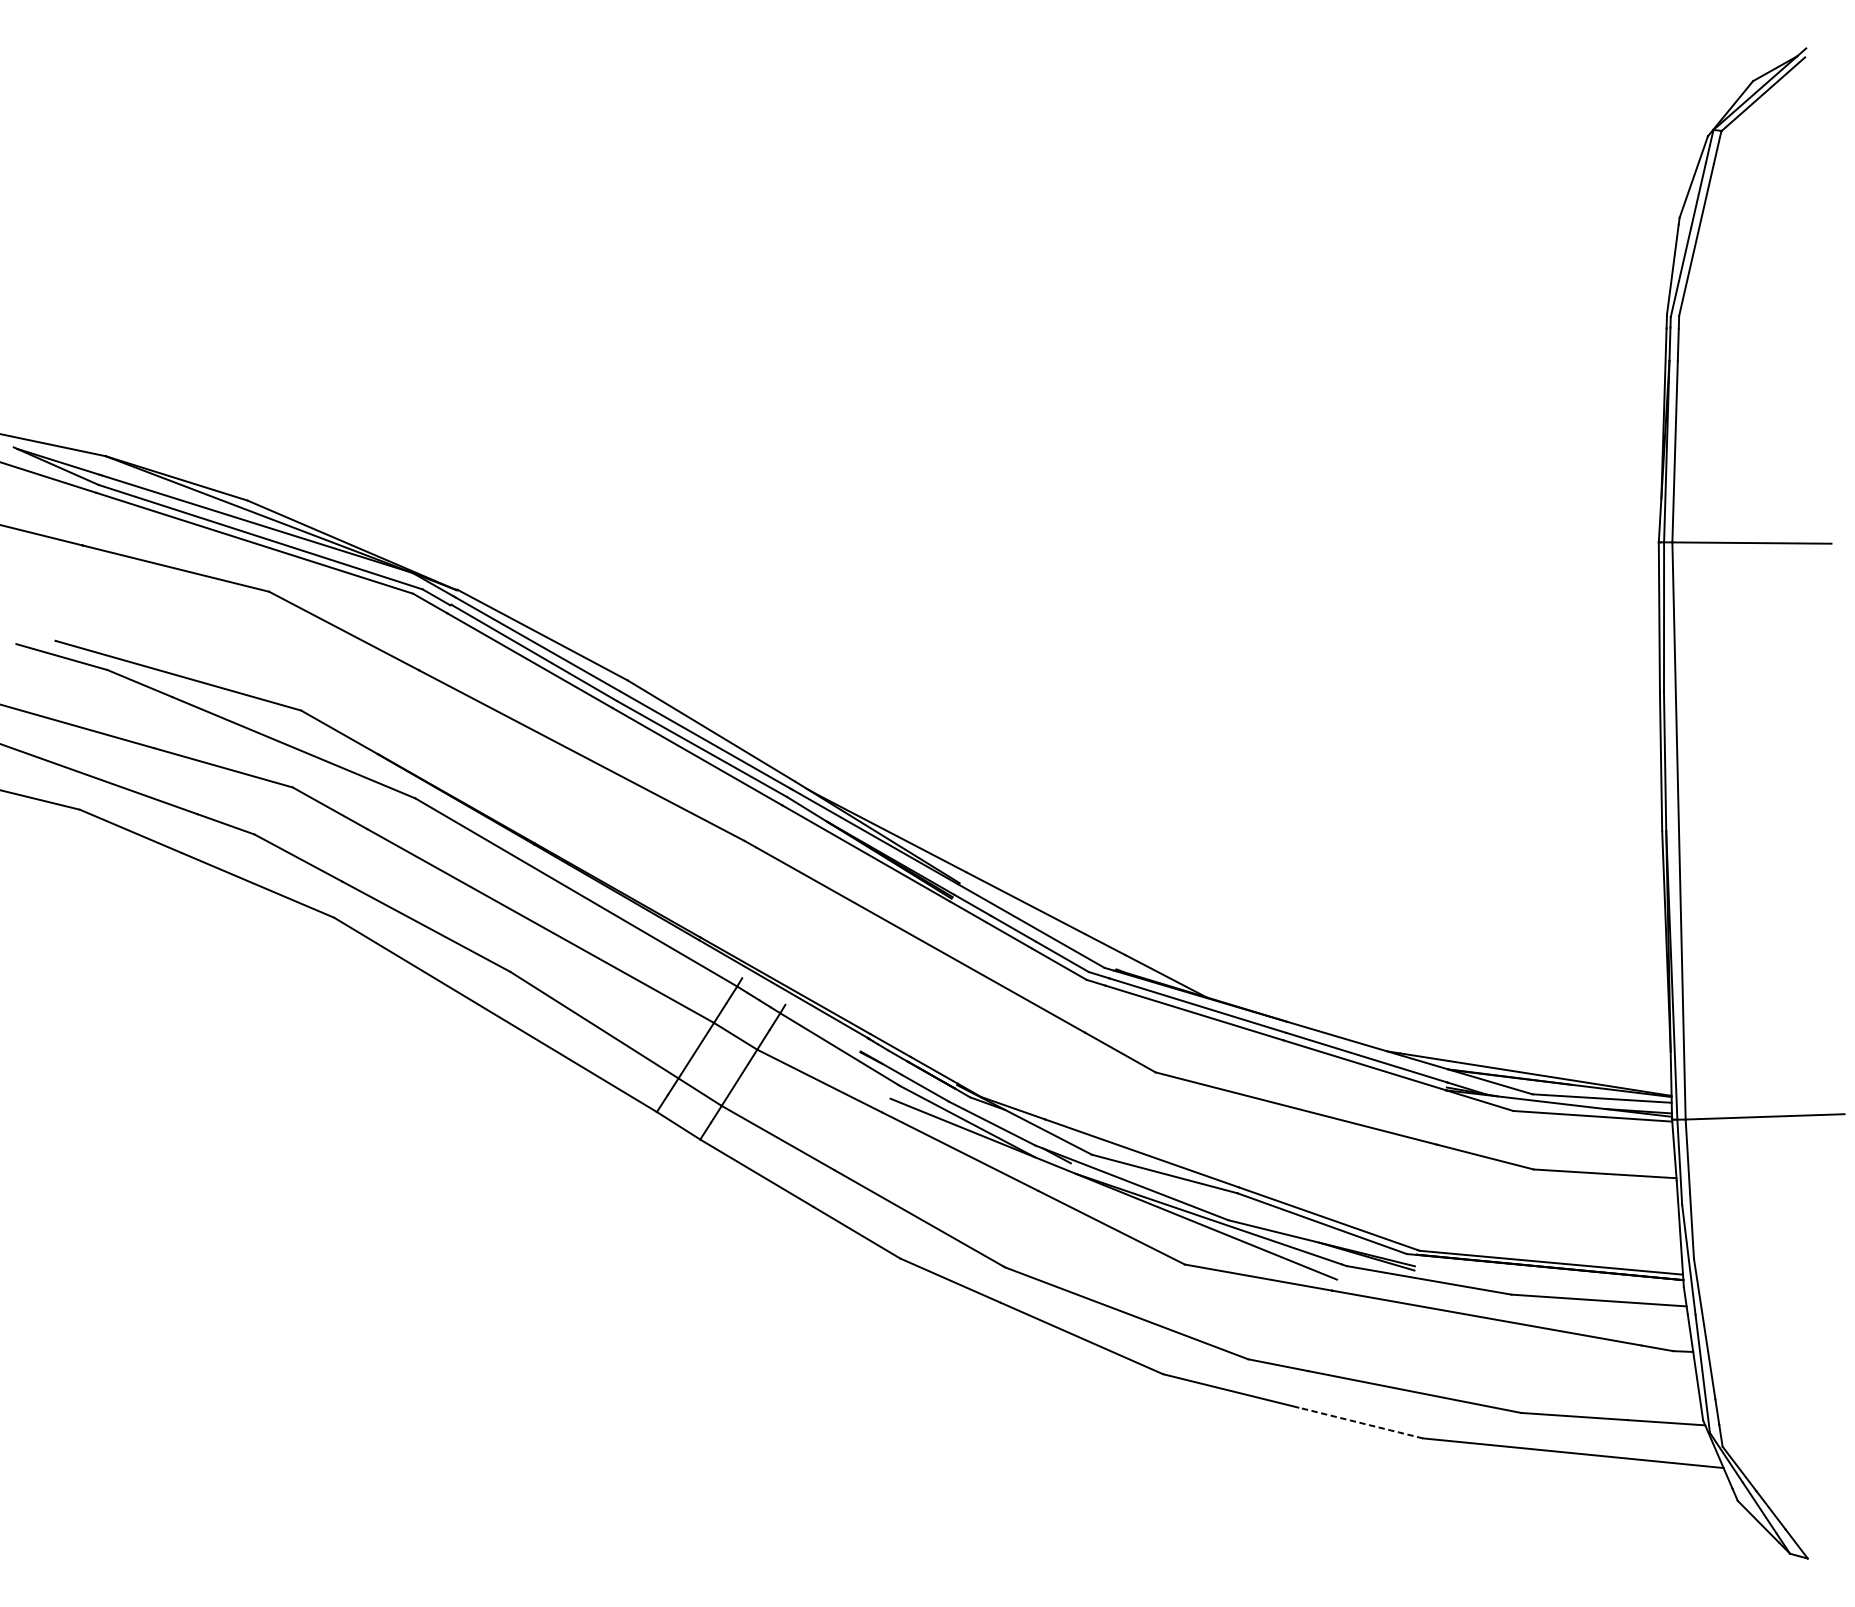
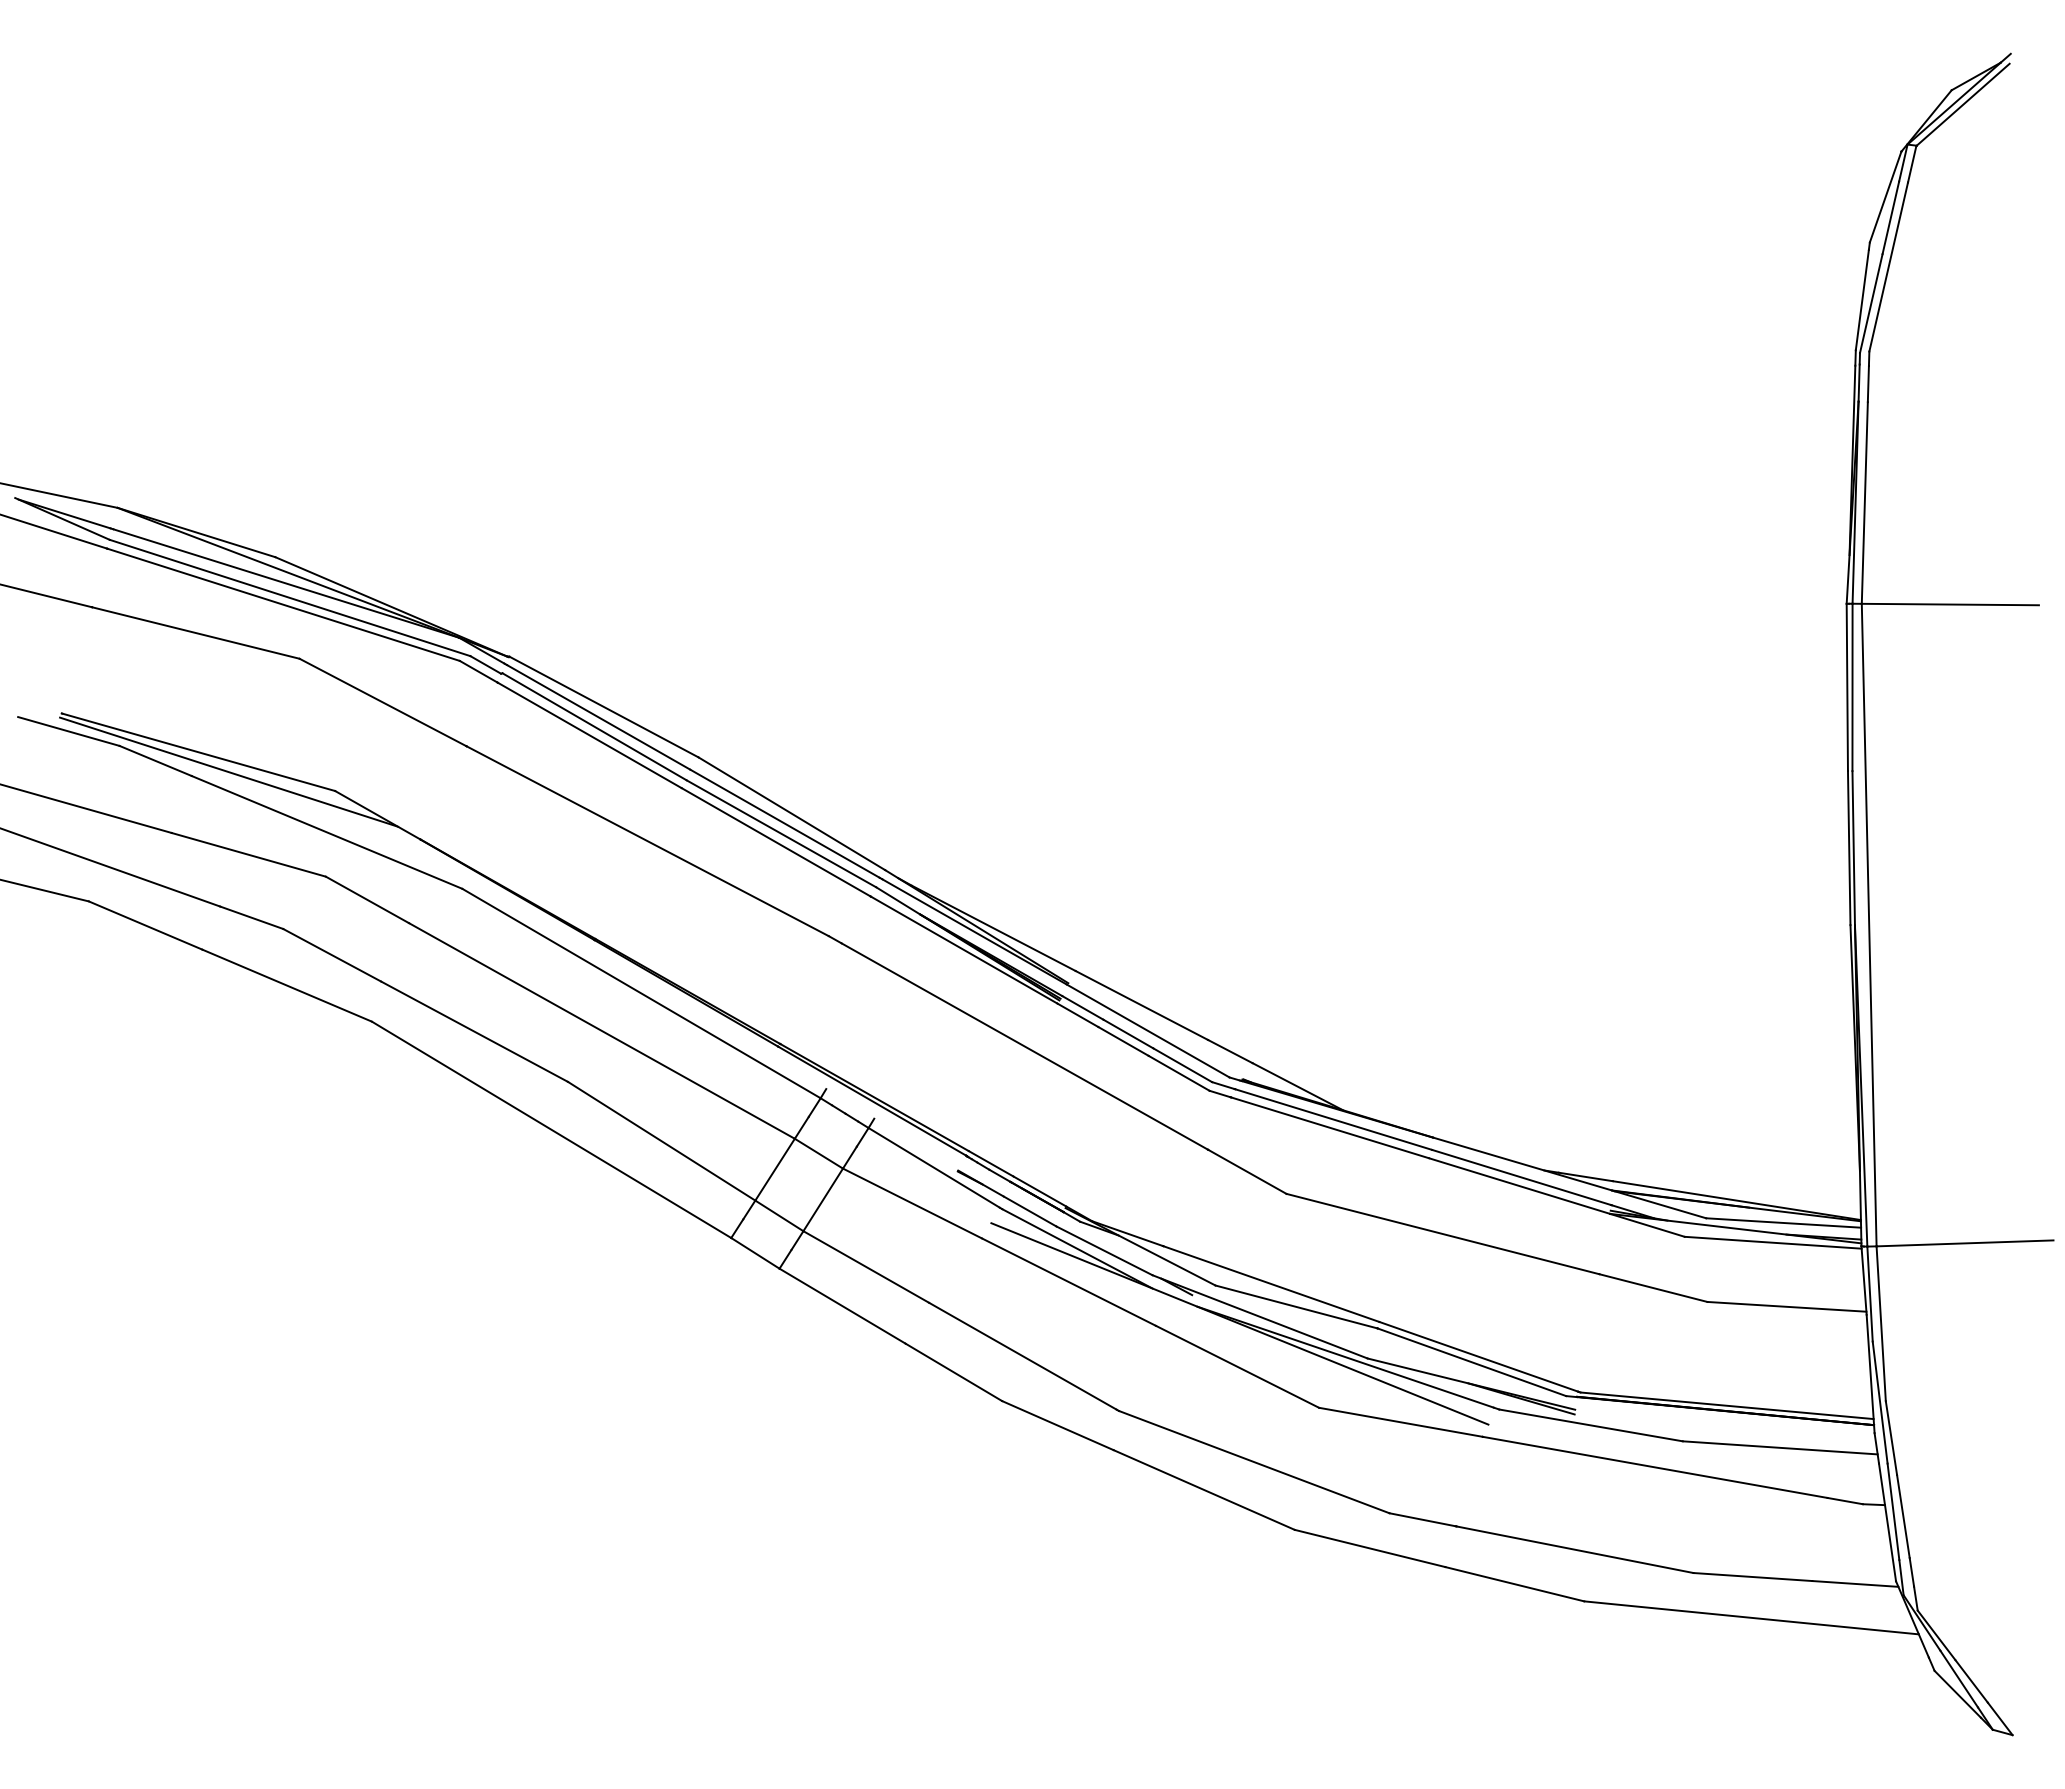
line: (206, 693) -> (229, 771), added
line: (1360, 1423) -> (1514, 1584), dashed -> solid

